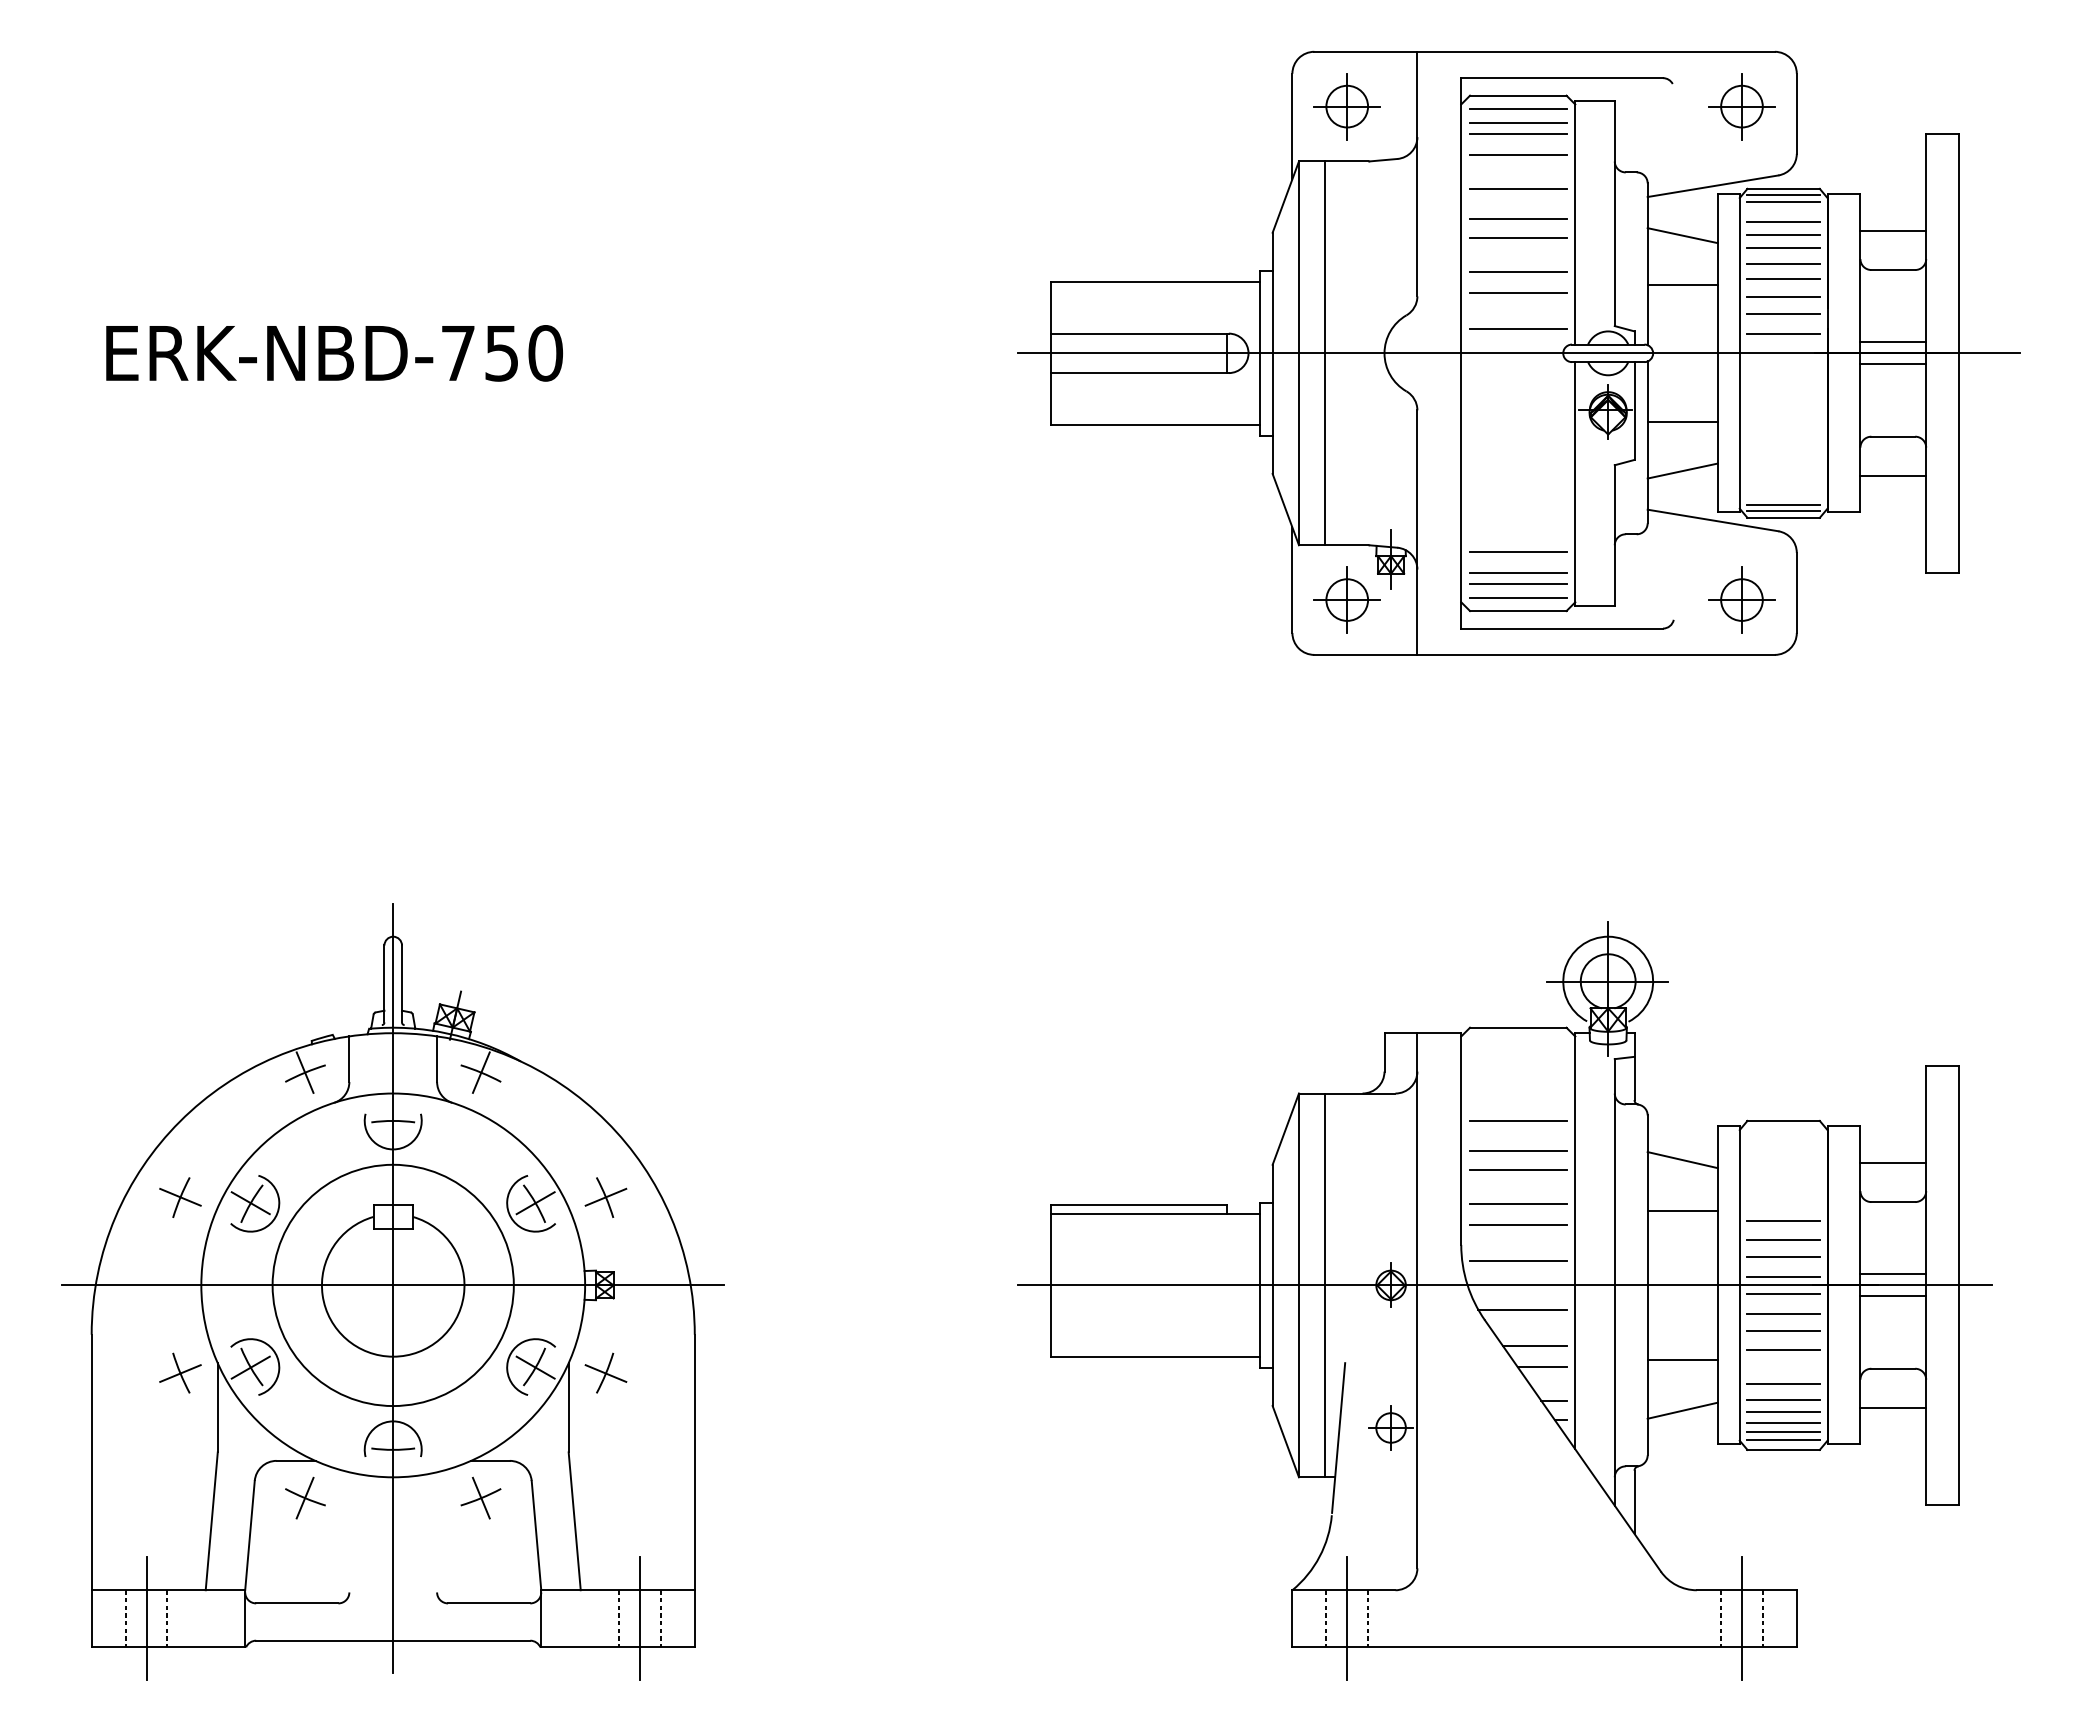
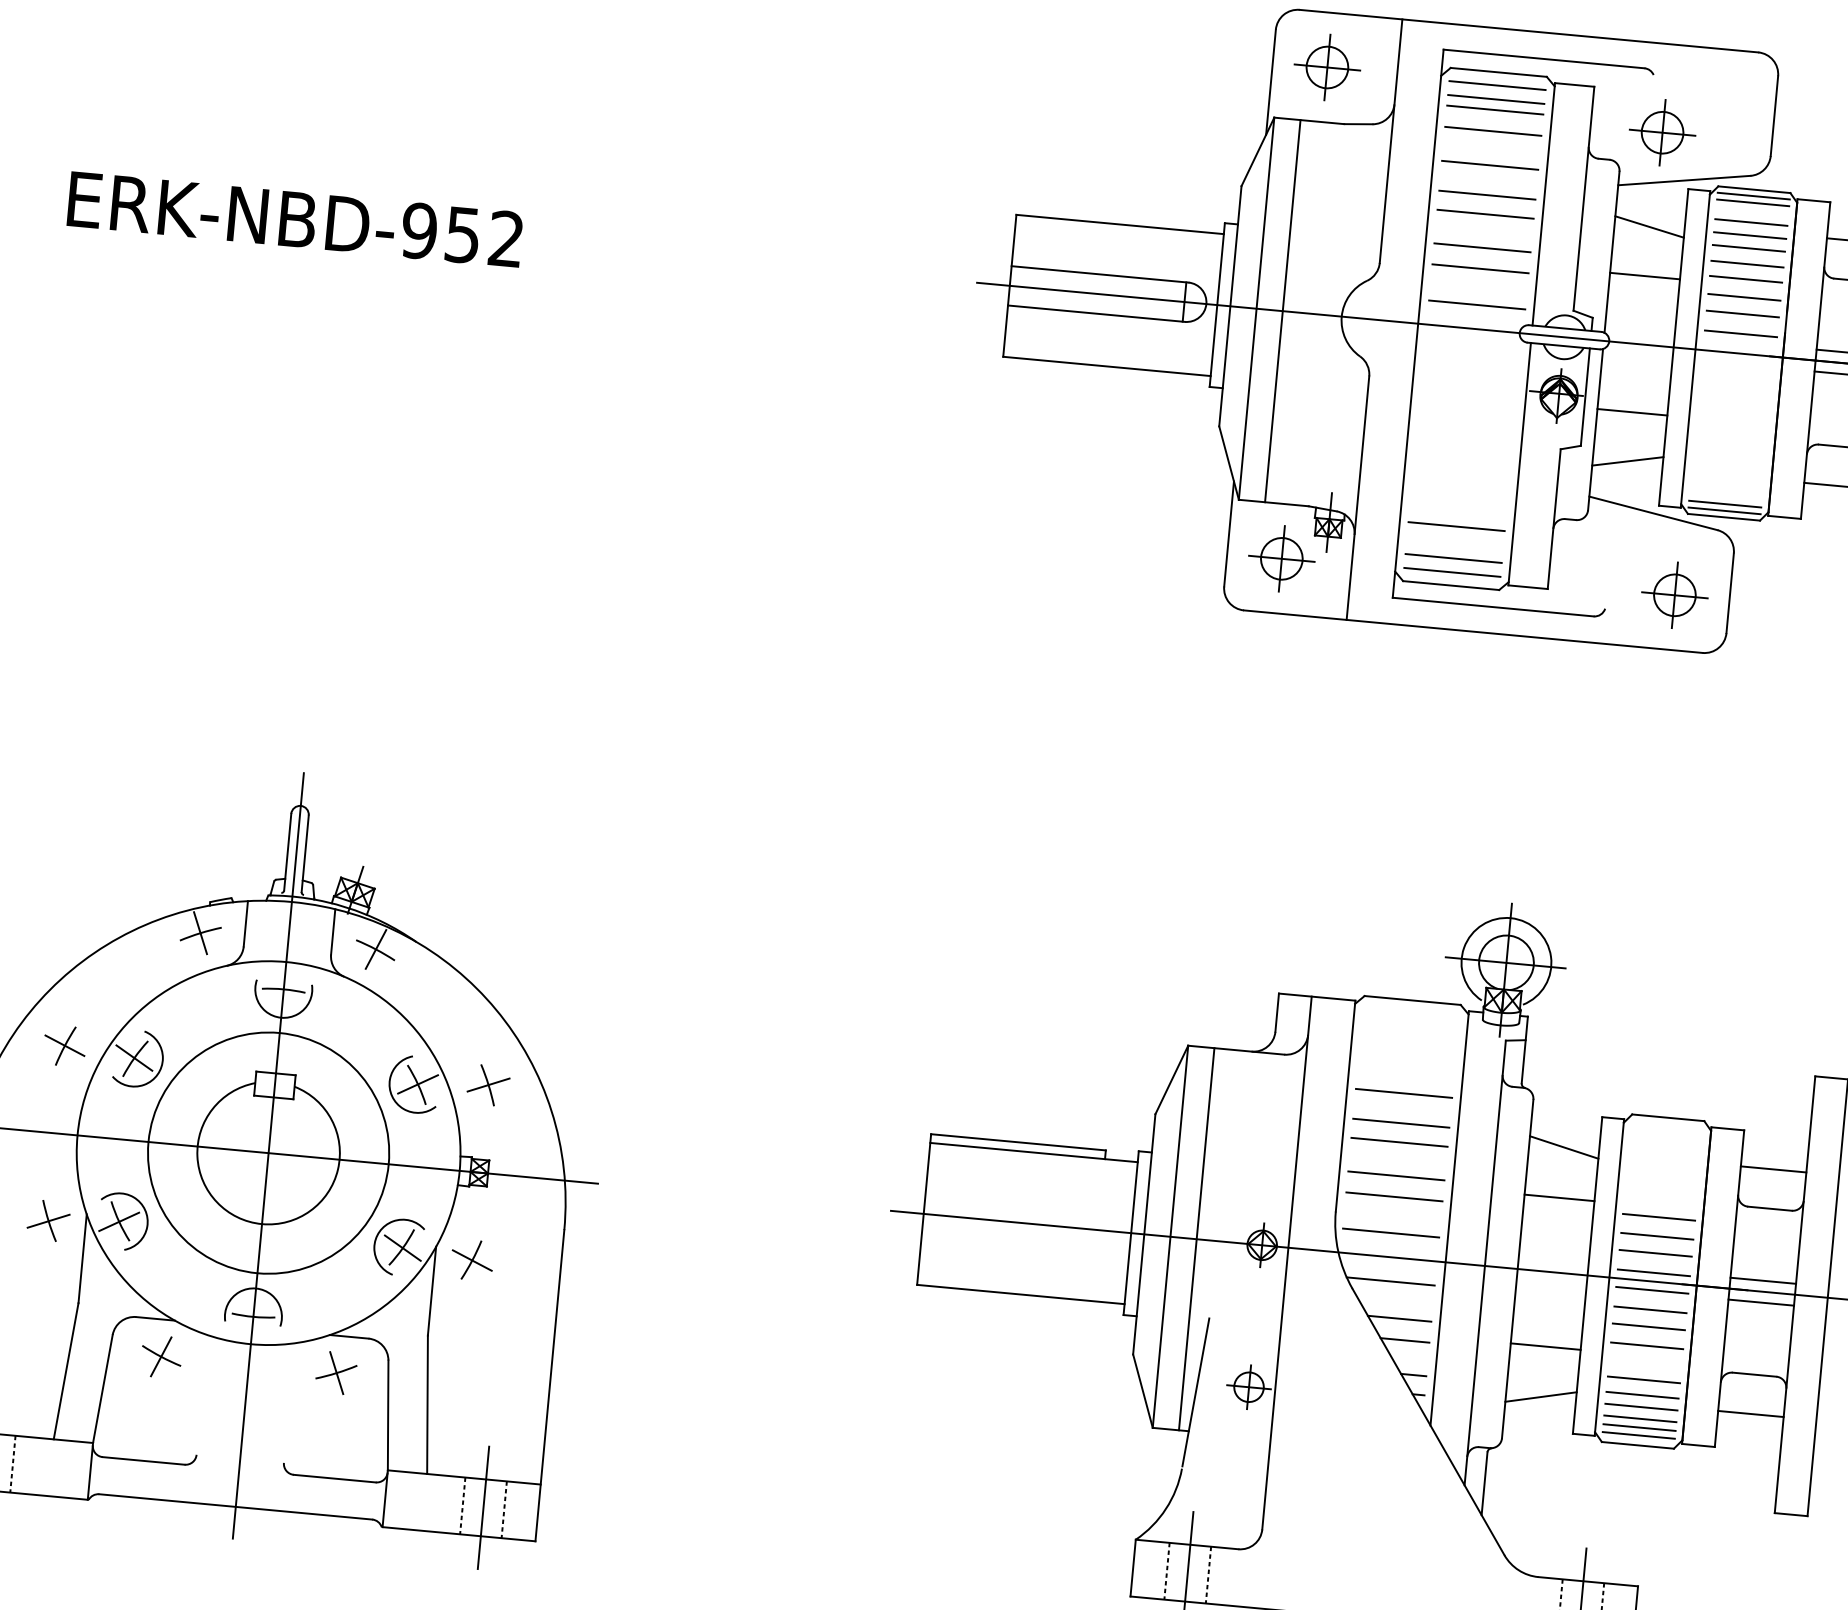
part: (1741, 106) -> (1662, 132), moved
text: (502, 353) -> (463, 235), ERK-NBD-750 -> ERK-NBD-952
line: (1518, 573) -> (1454, 548), removed

